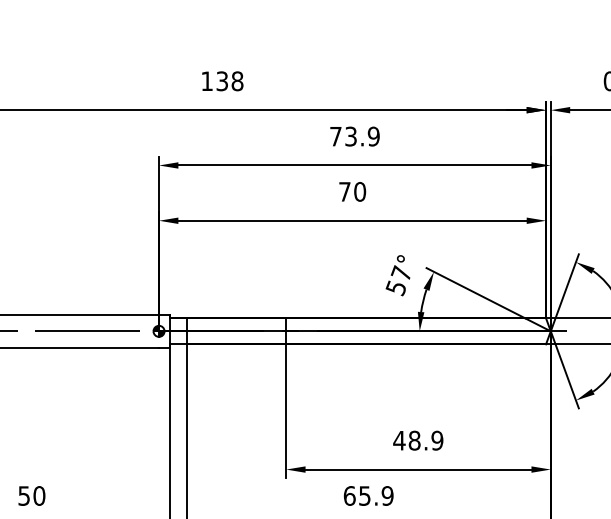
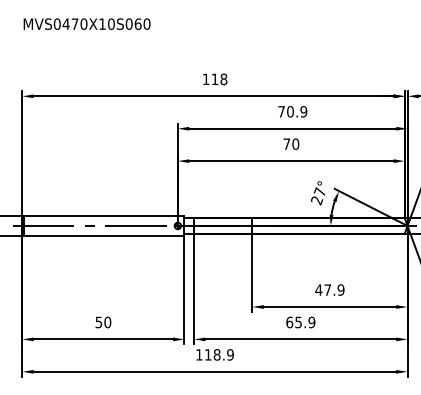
text: (221, 81) -> (214, 79), 138 -> 118
text: (351, 136) -> (290, 111), 73.9 -> 70.9
text: (397, 287) -> (317, 200), 57° -> 27°
text: (414, 439) -> (327, 289), 48.9 -> 47.9

